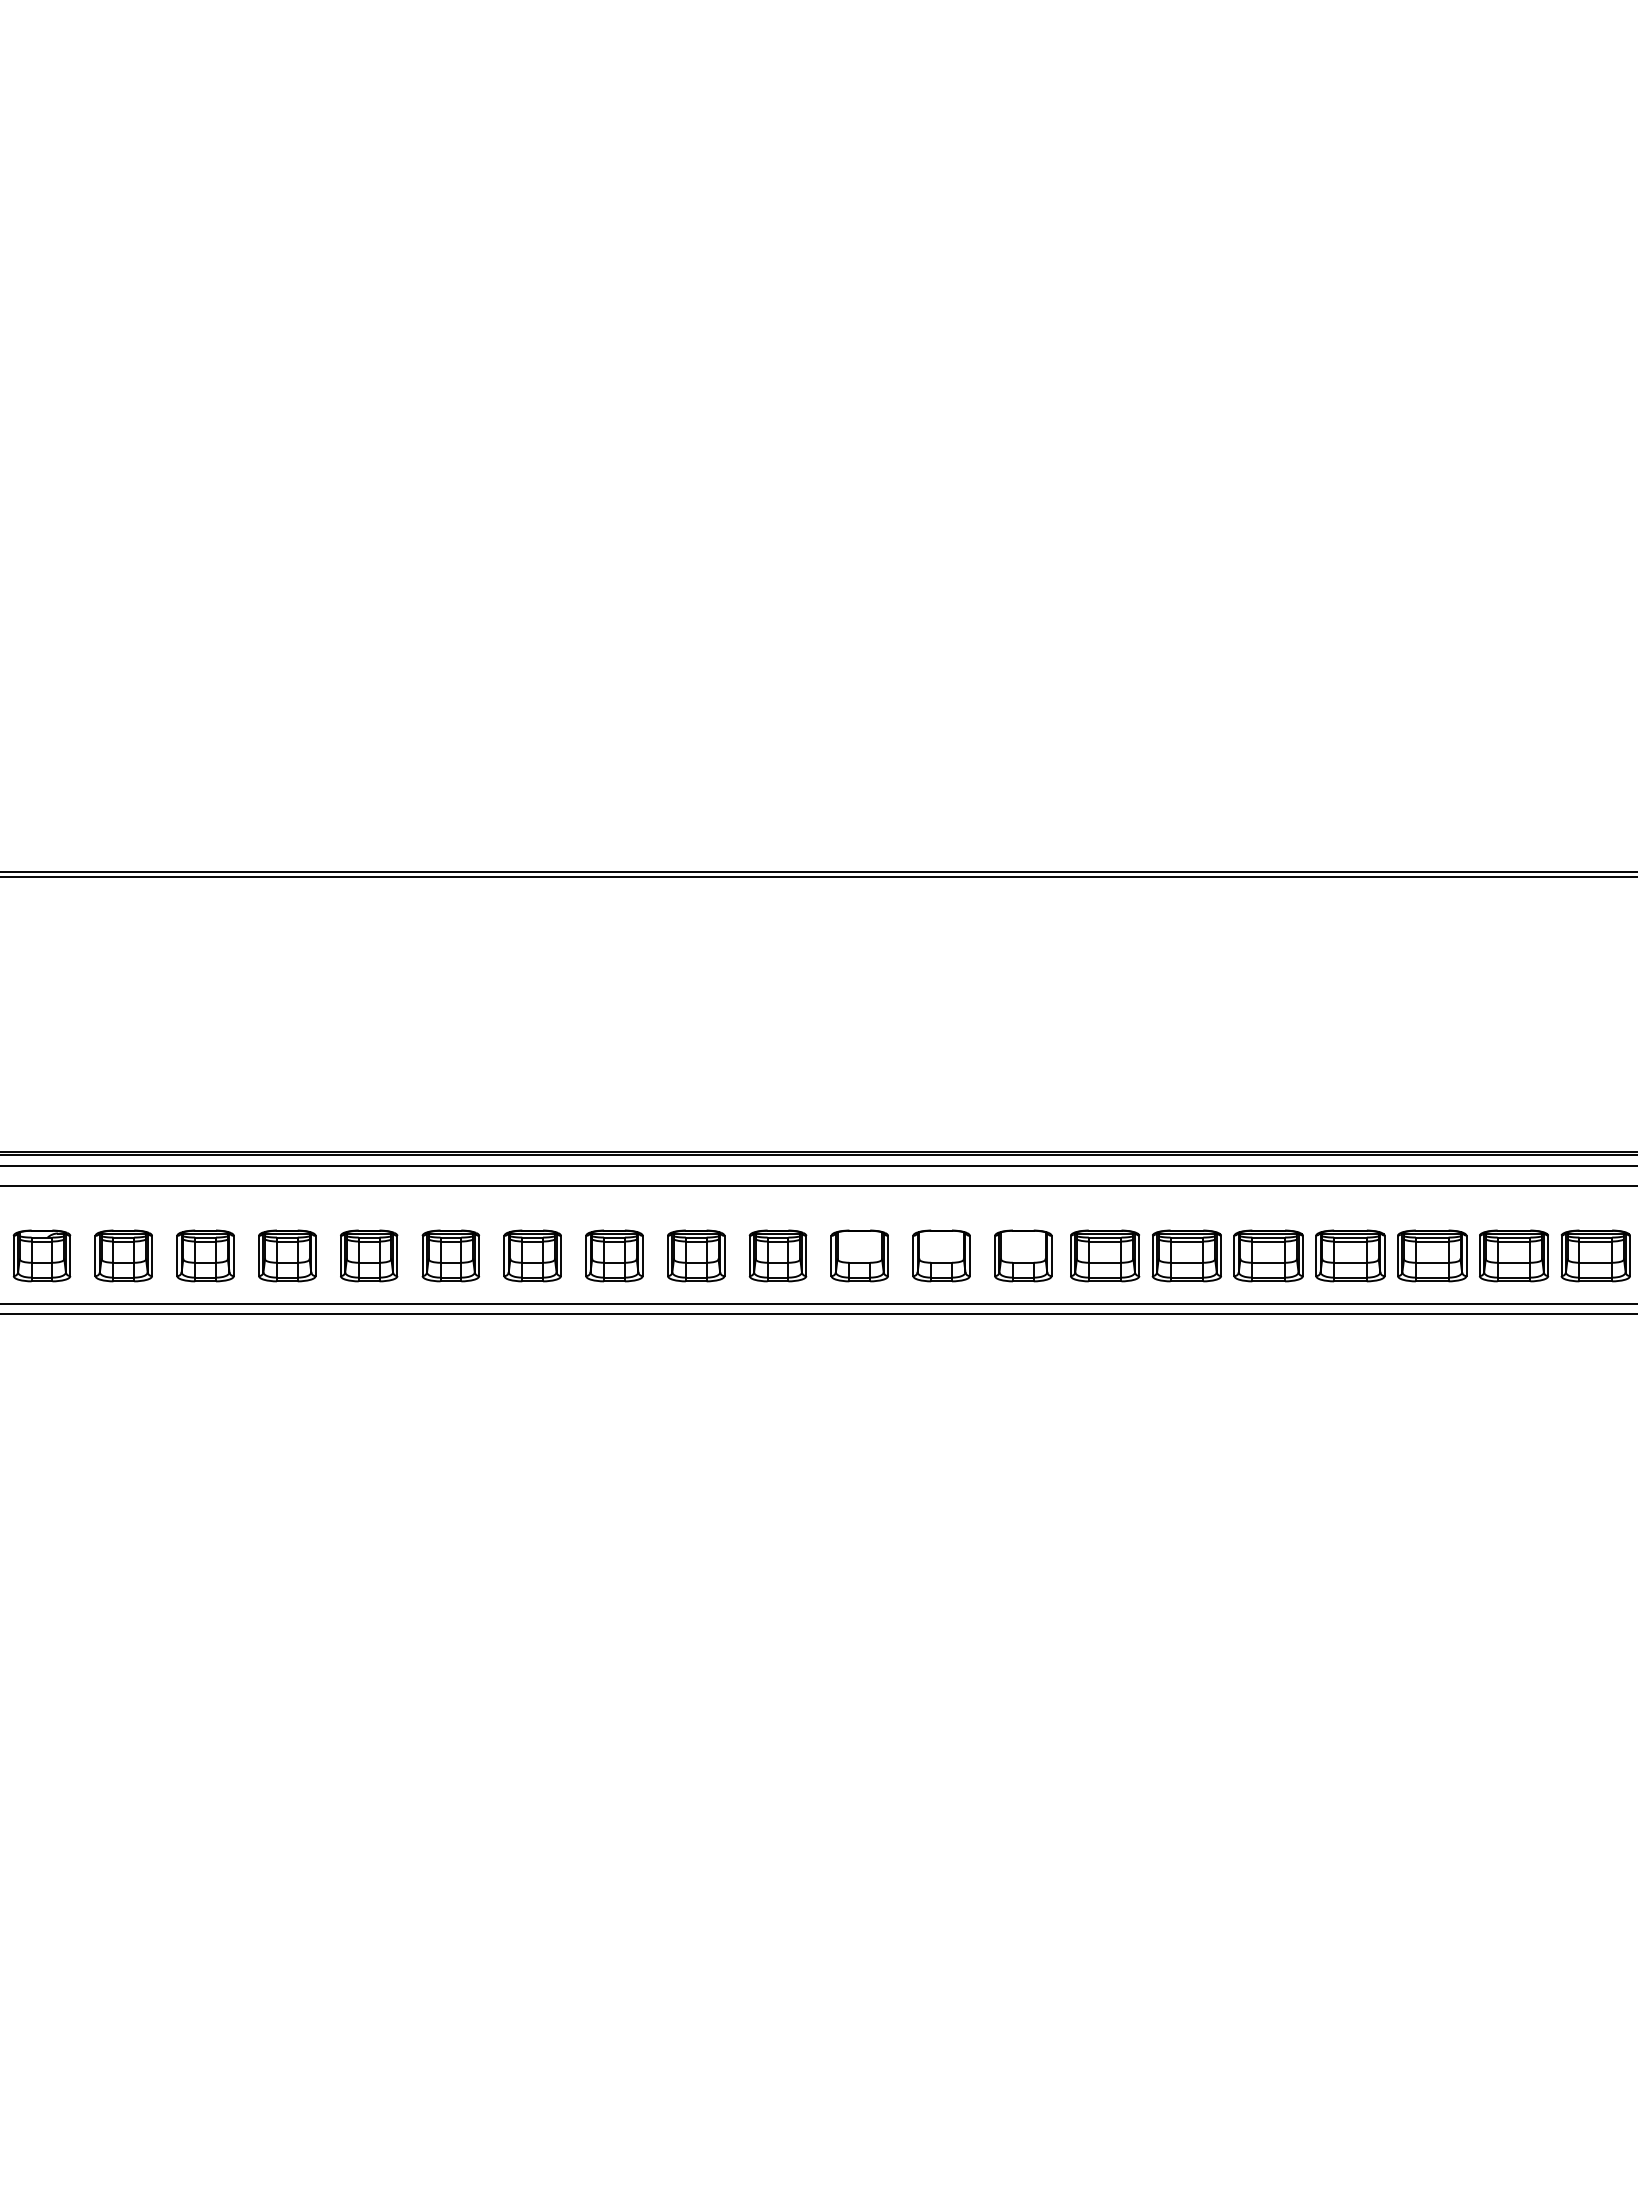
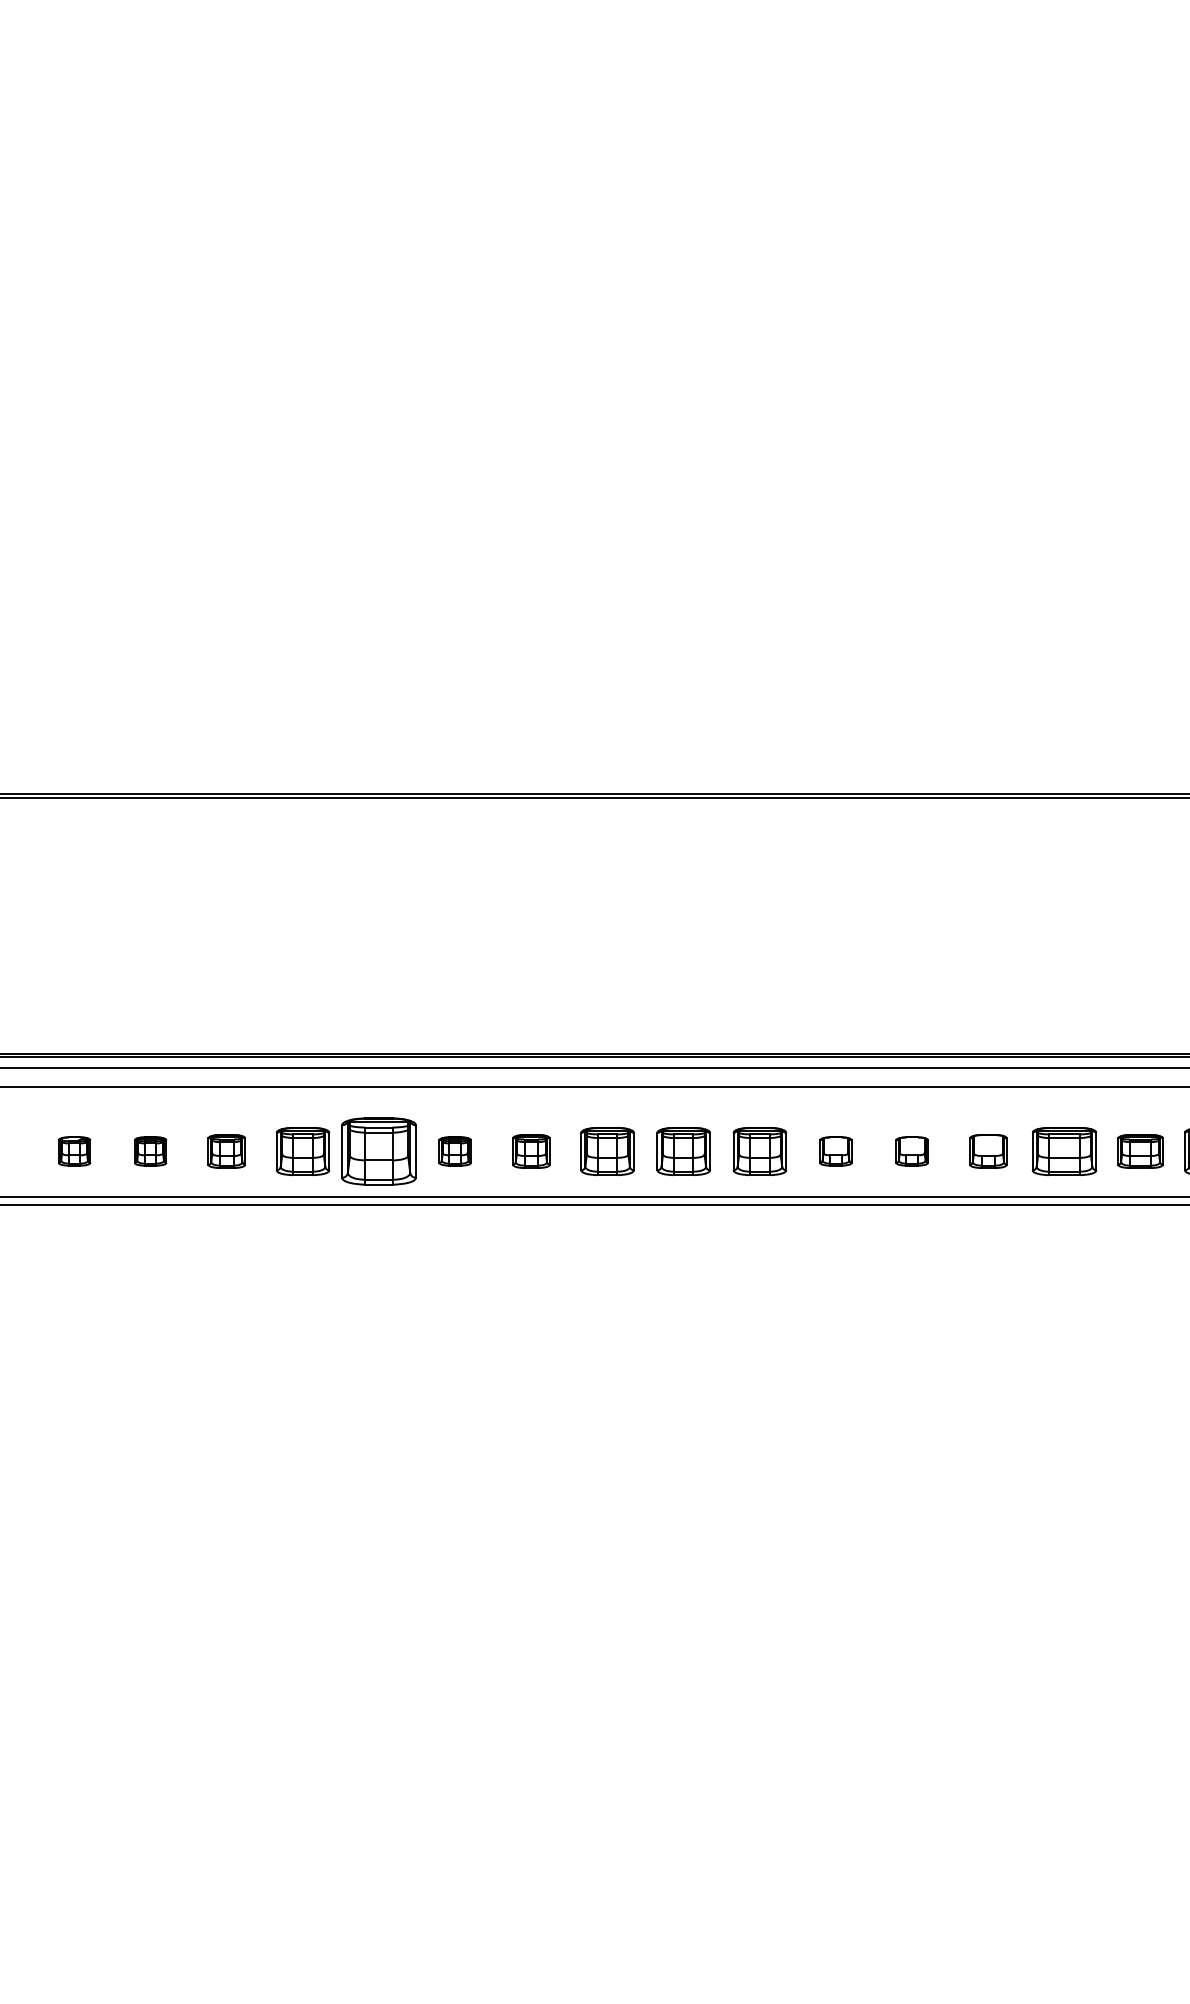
part: (41, 1255) -> (74, 1151), size x0.6
part: (123, 1255) -> (150, 1151), size x0.6
part: (205, 1255) -> (226, 1151), size x0.7
part: (369, 1255) -> (379, 1151), size x1.4
part: (450, 1255) -> (454, 1151), size x0.6
part: (532, 1255) -> (531, 1151), size x0.7
part: (859, 1255) -> (835, 1151), size x0.6
part: (941, 1255) -> (912, 1151), size x0.6
part: (1023, 1255) -> (988, 1151), size x0.7
part: (1186, 1255) -> (1140, 1151), size x0.7

